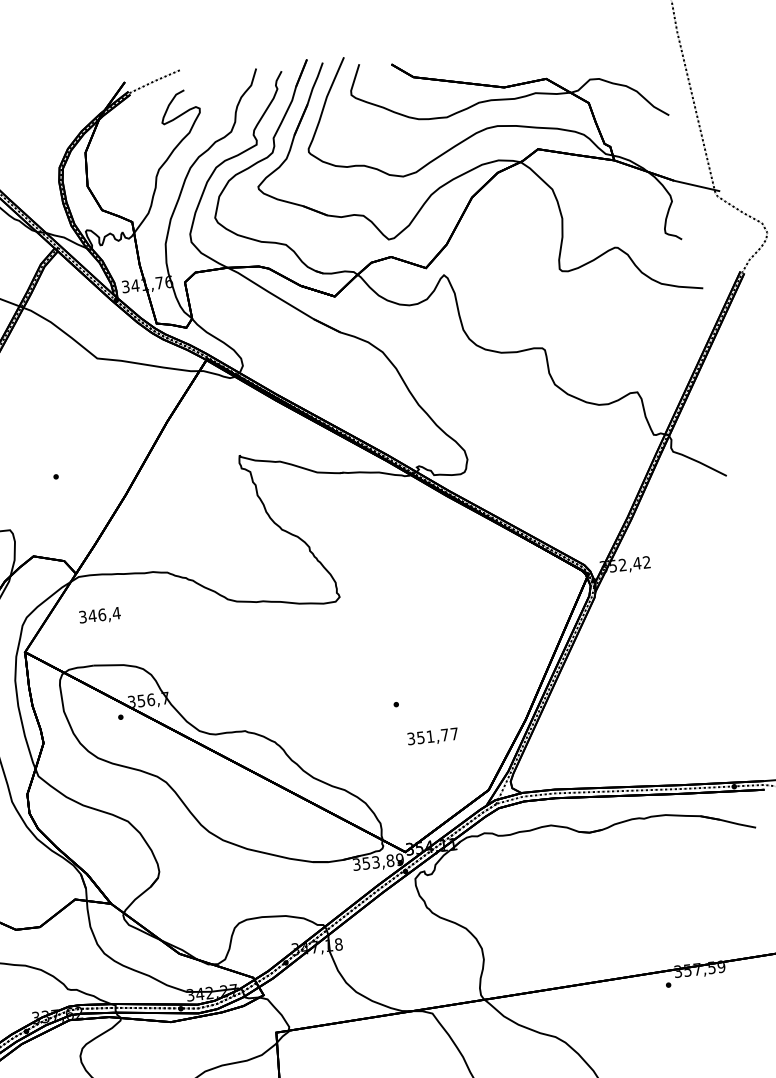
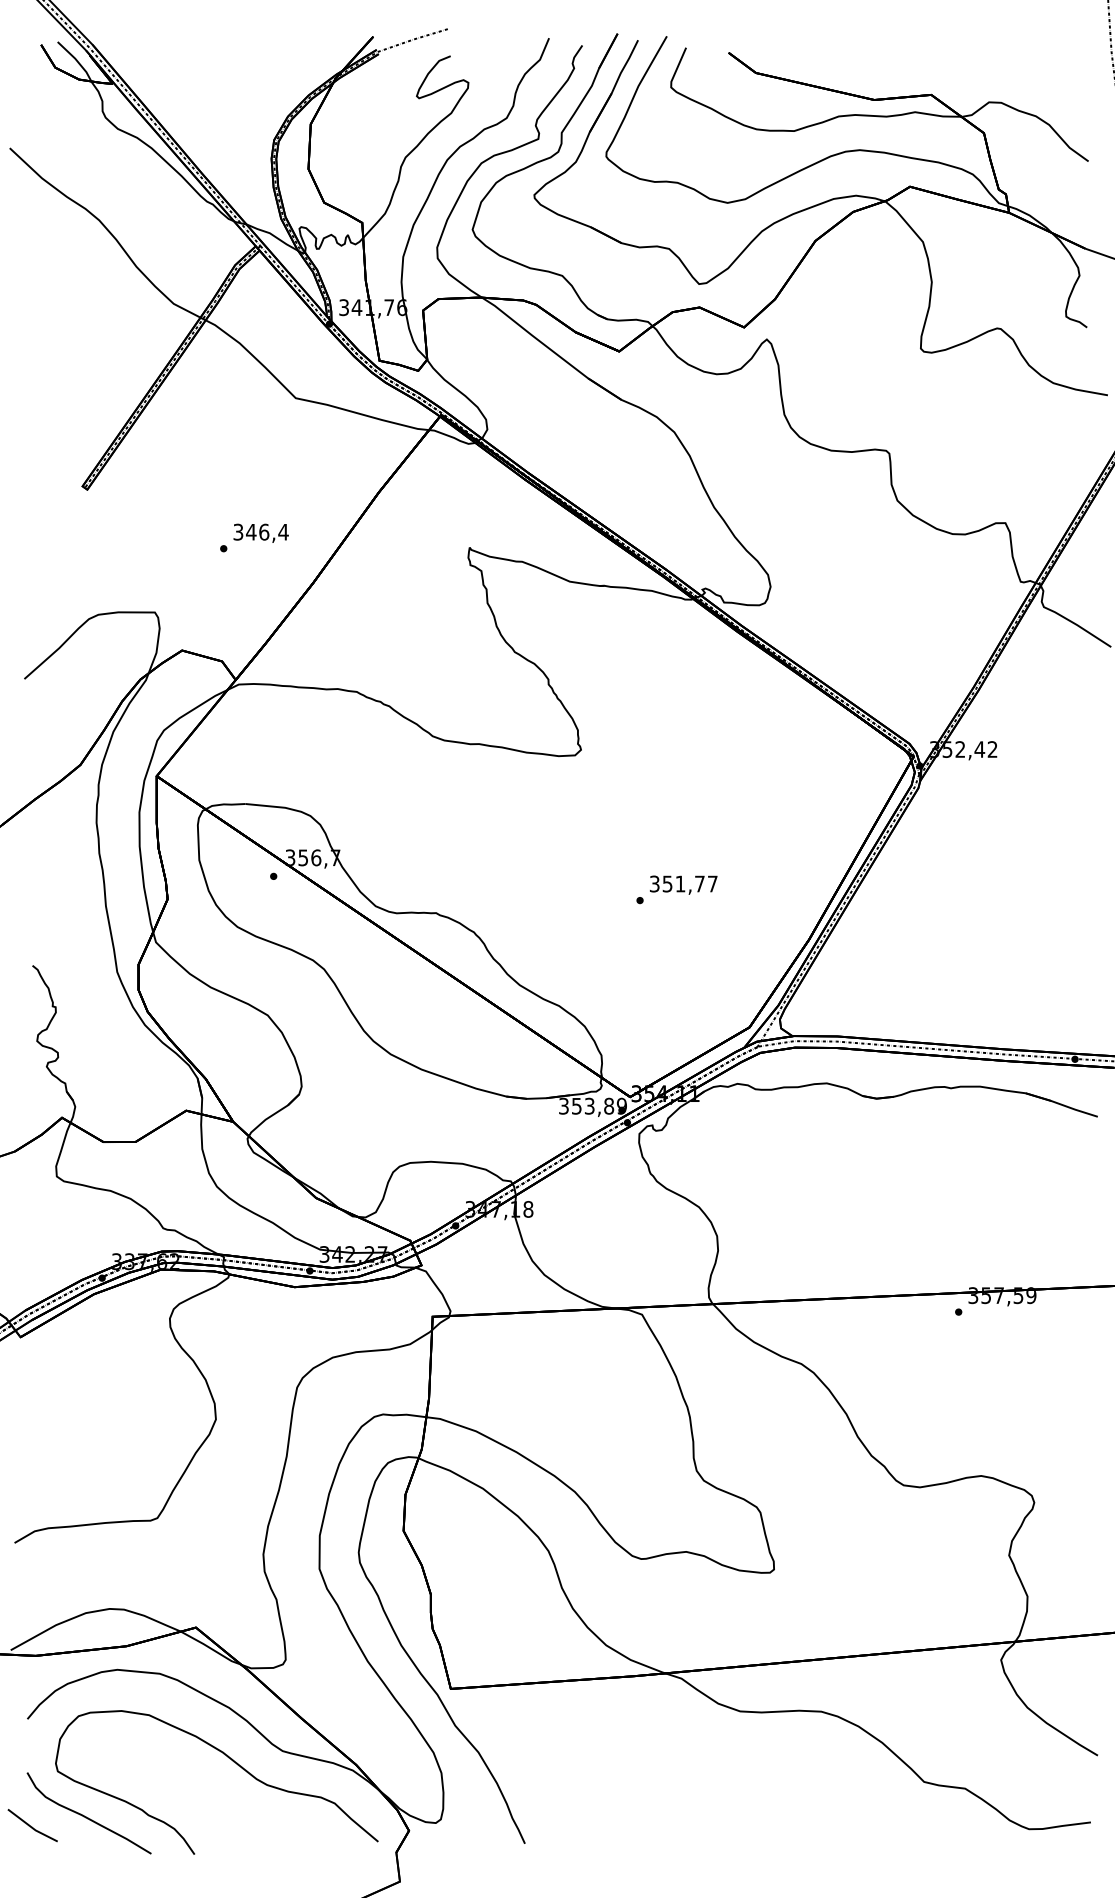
text: (99, 615) -> (260, 532), moved
text: (432, 736) -> (683, 884), moved

